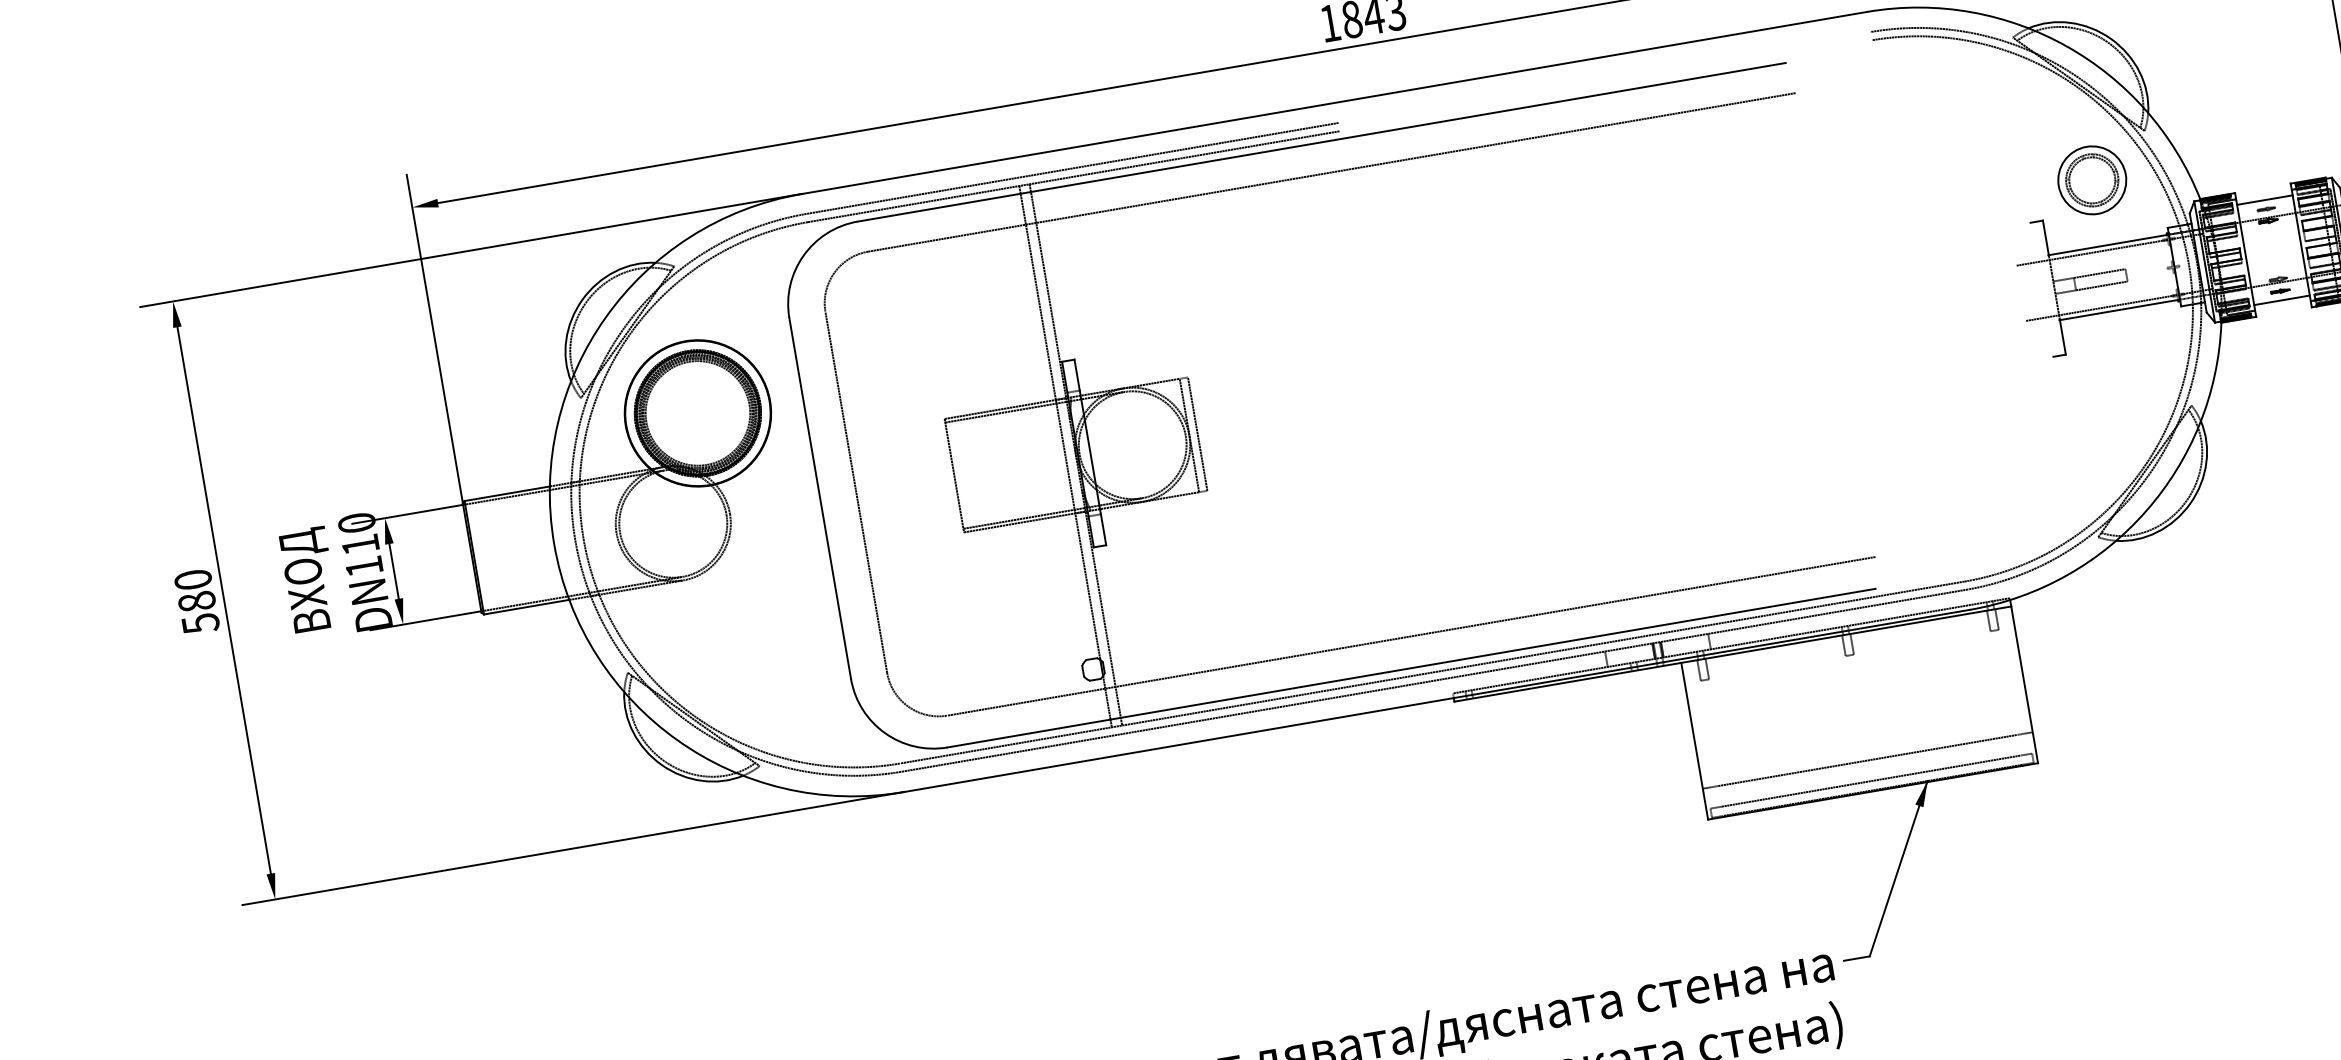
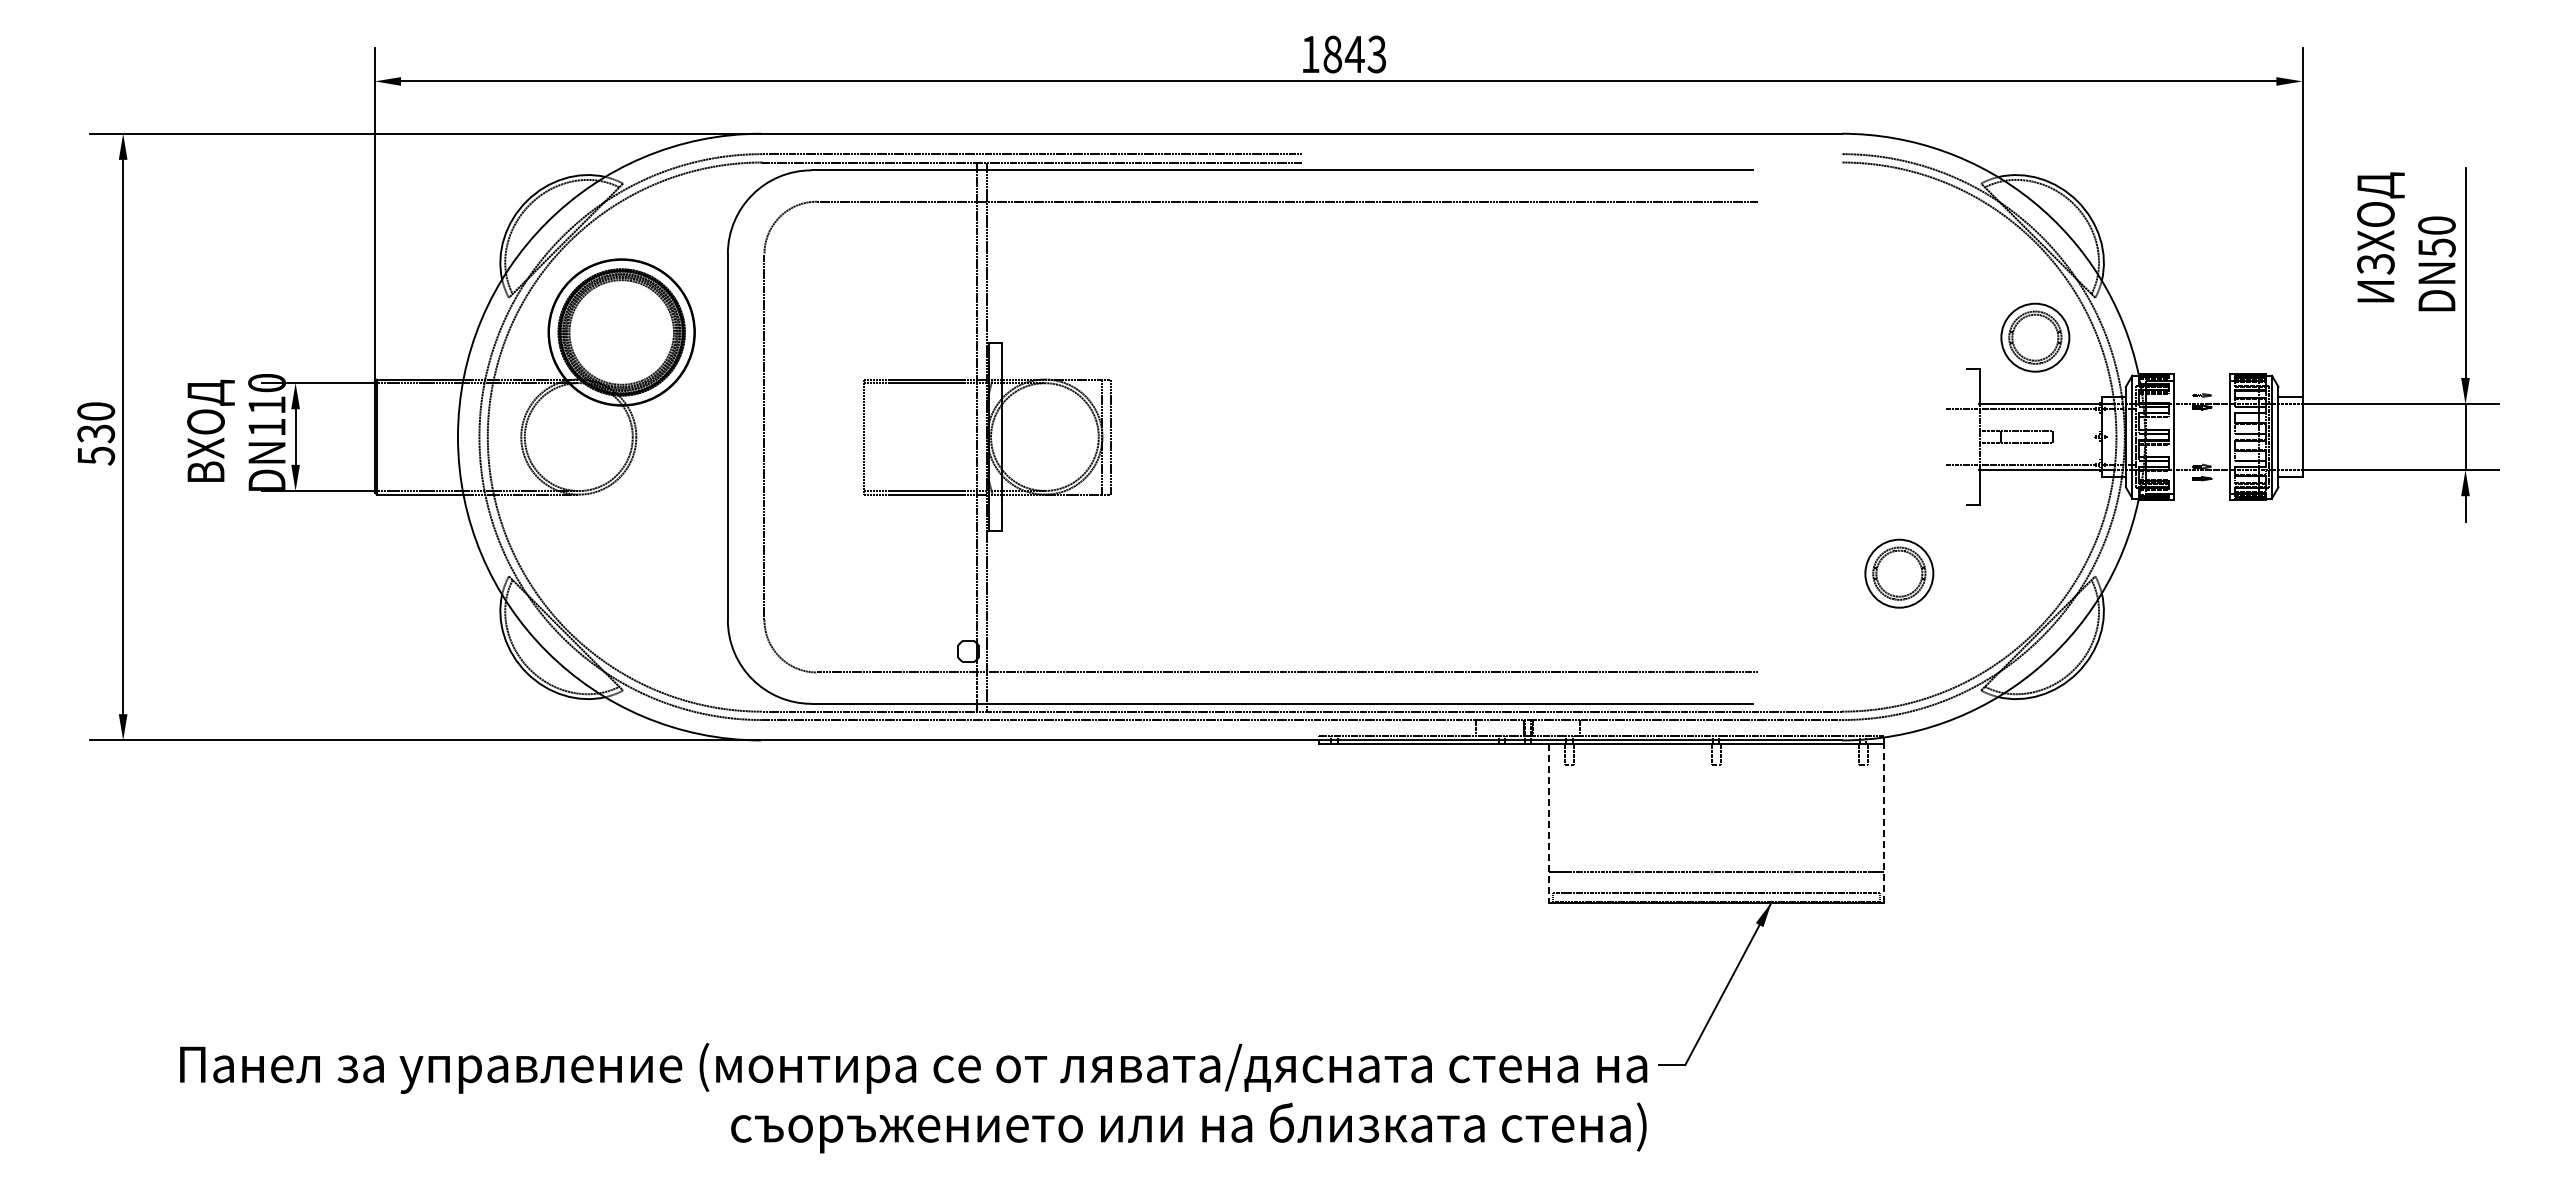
line: (2264, 200) -> (2201, 386), removed
line: (2281, 300) -> (2201, 487), removed
part: (1998, 435) -> (1899, 573), added
text: (197, 601) -> (96, 433), 580 -> 530
line: (2024, 684) -> (1883, 823), solid -> dashed
line: (1694, 742) -> (1548, 824), solid -> dashed

